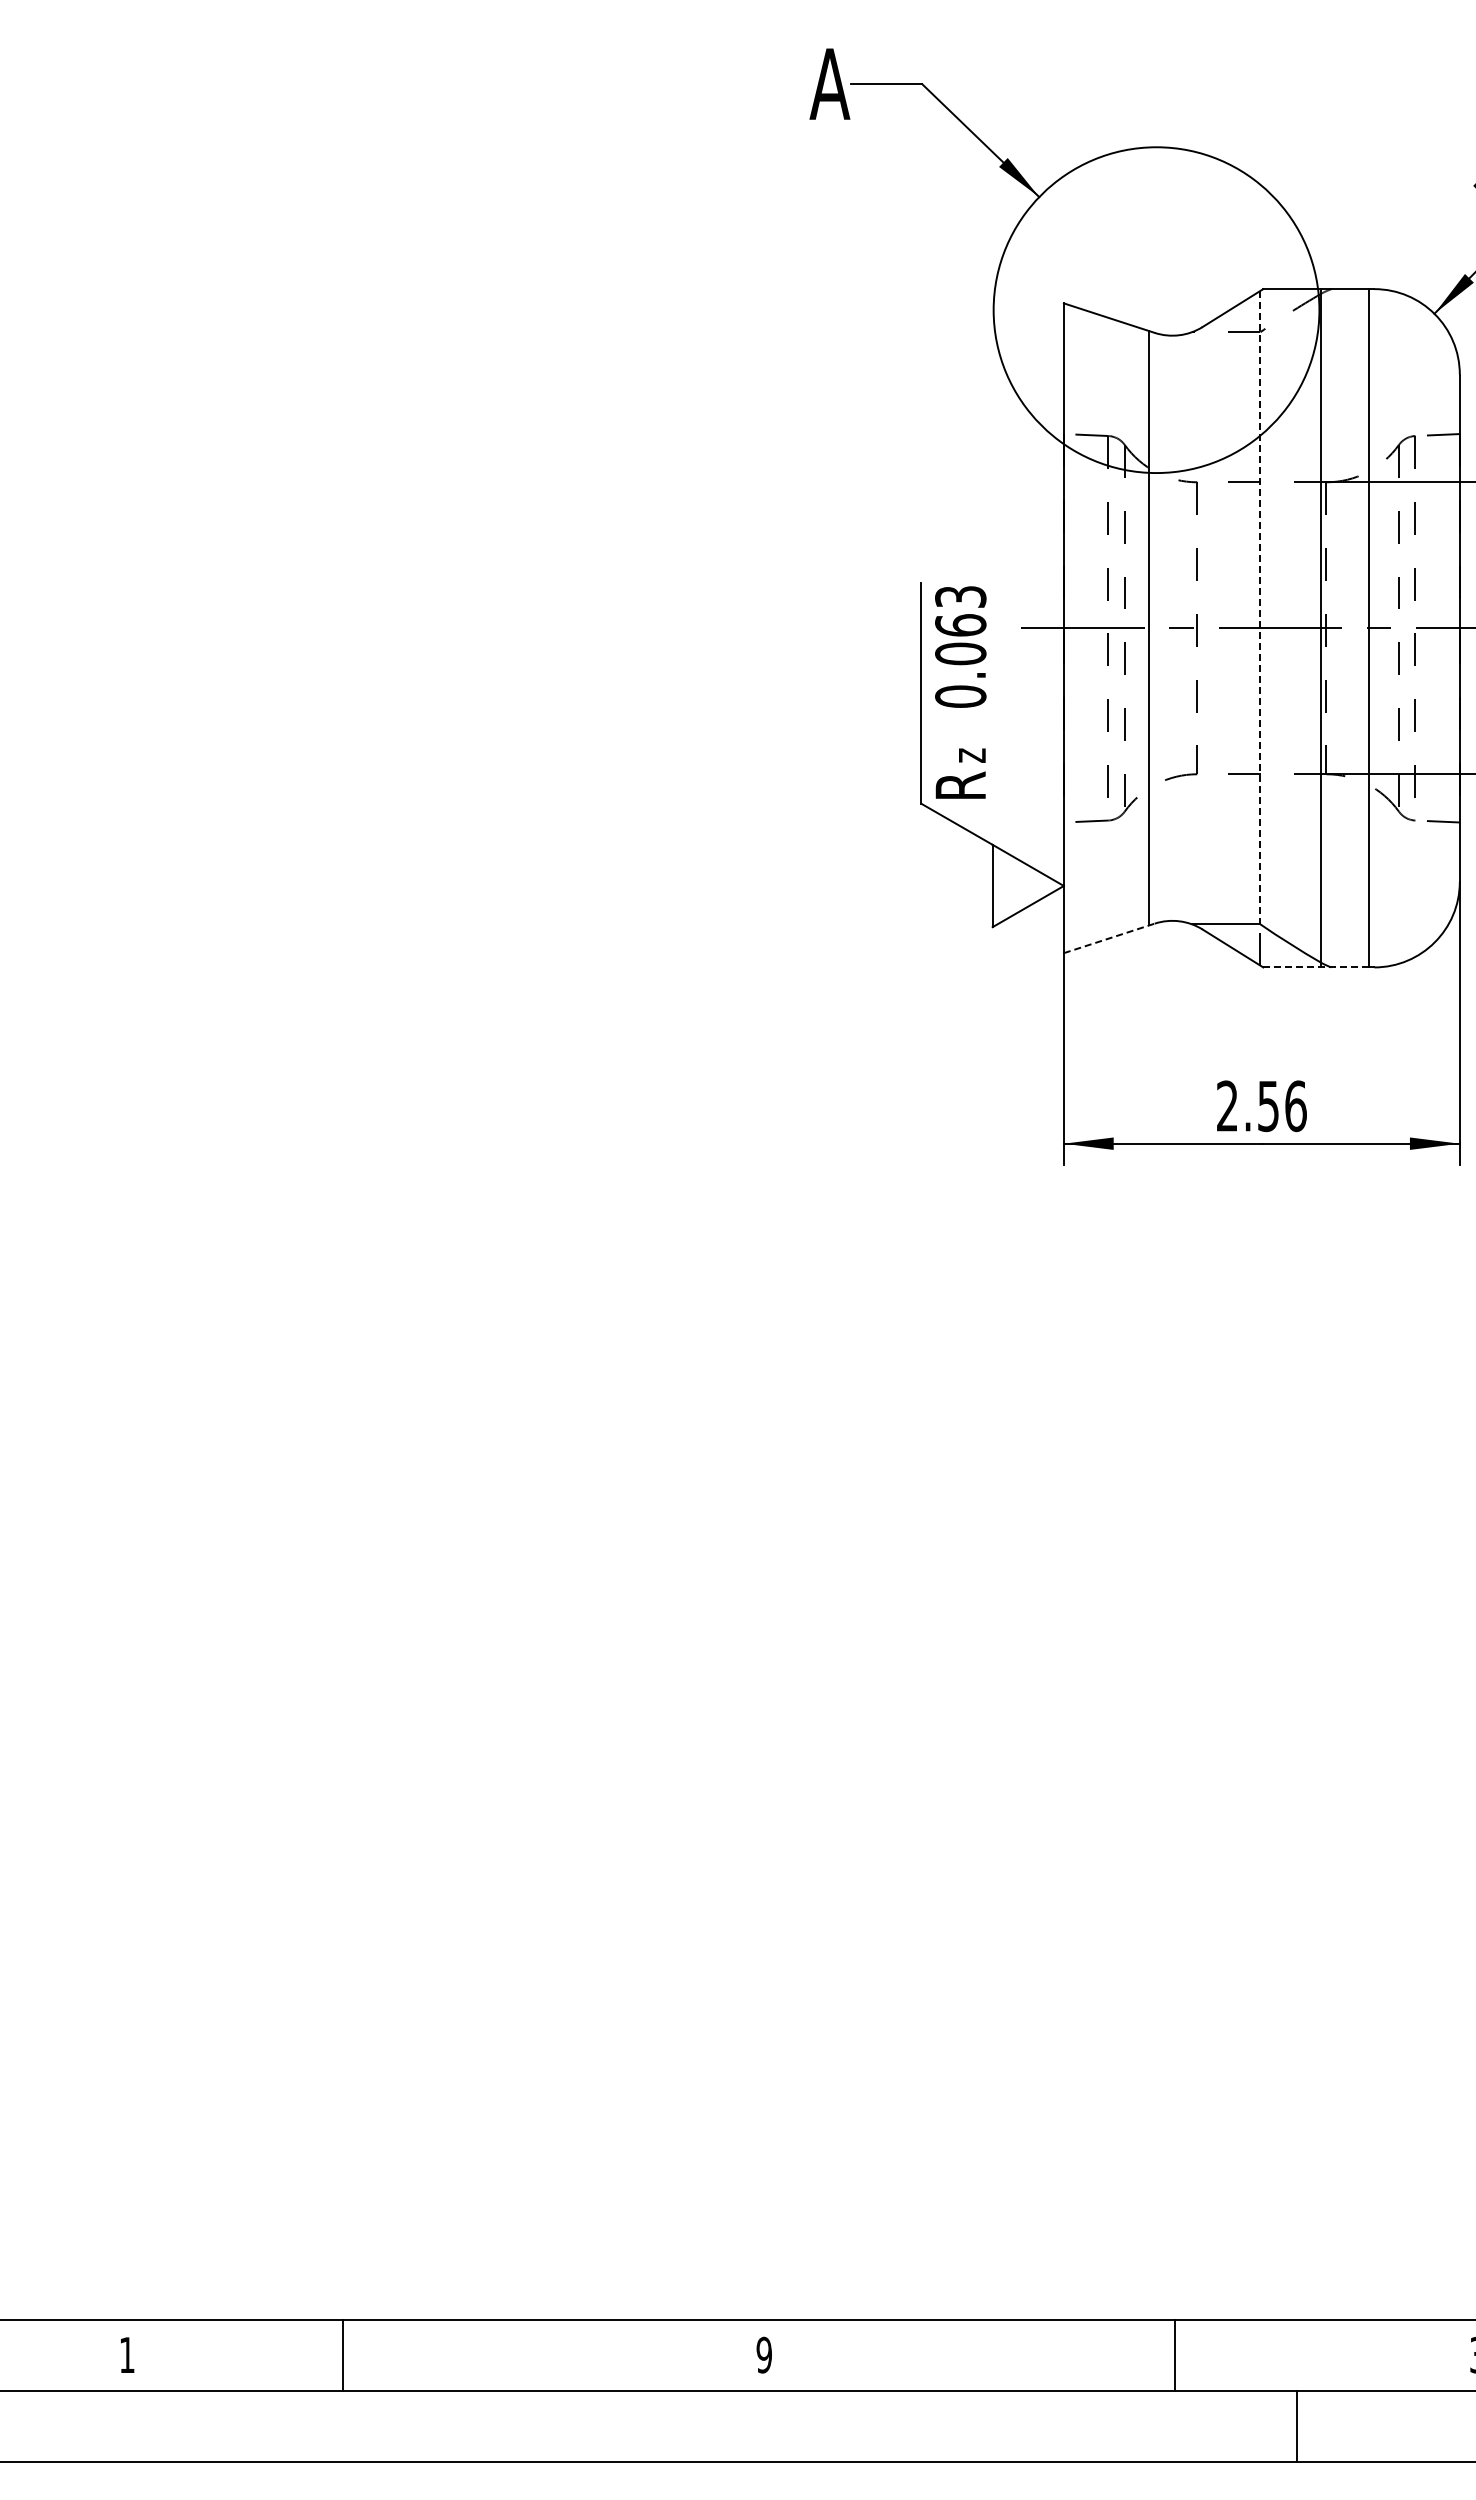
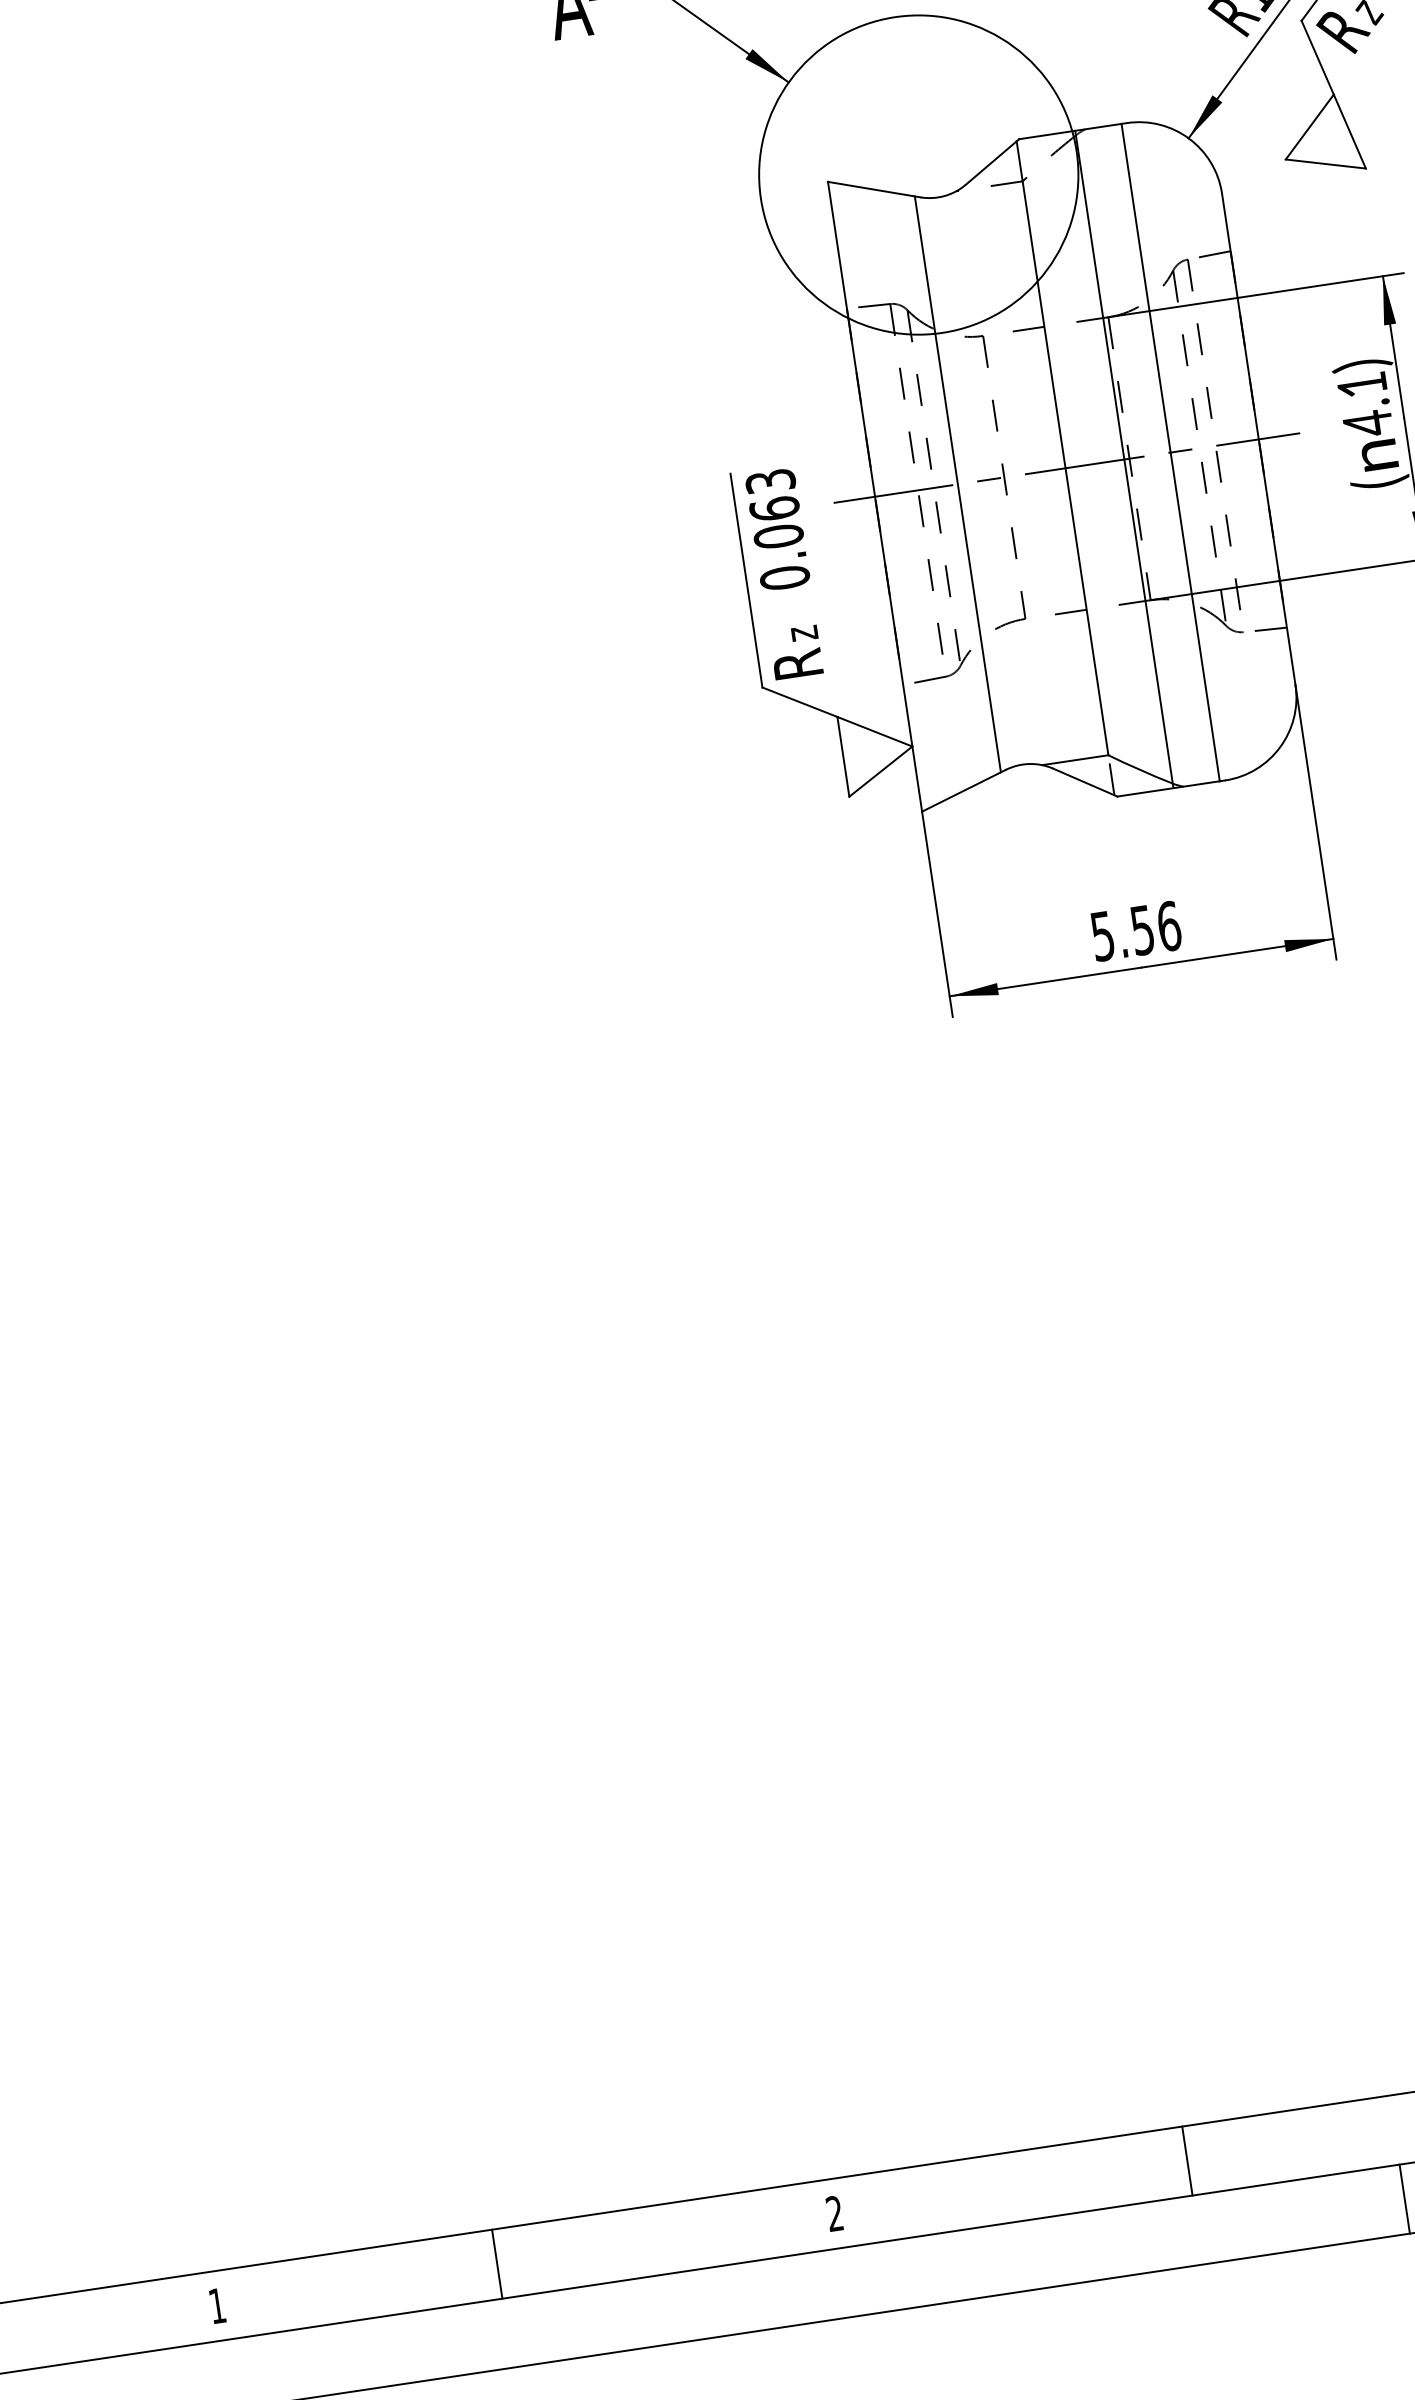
line: (1260, 607) -> (1062, 448), dashed -> solid
line: (1109, 938) -> (964, 790), dashed -> solid
line: (1316, 967) -> (1169, 788), dashed -> solid
text: (1227, 1106) -> (1102, 936), 2.56 -> 5.56
line: (342, 2354) -> (496, 2263), moved
text: (763, 2354) -> (833, 2213), 9 -> 2
line: (1175, 2354) -> (1187, 2160), moved
line: (1296, 2426) -> (1404, 2199), moved

